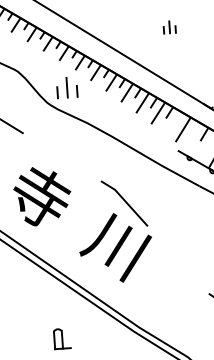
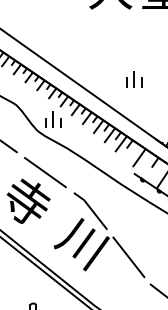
part: (170, 27) -> (134, 79), size x1.67
line: (62, 157) -> (45, 172), added
line: (178, 260) -> (128, 257), added

